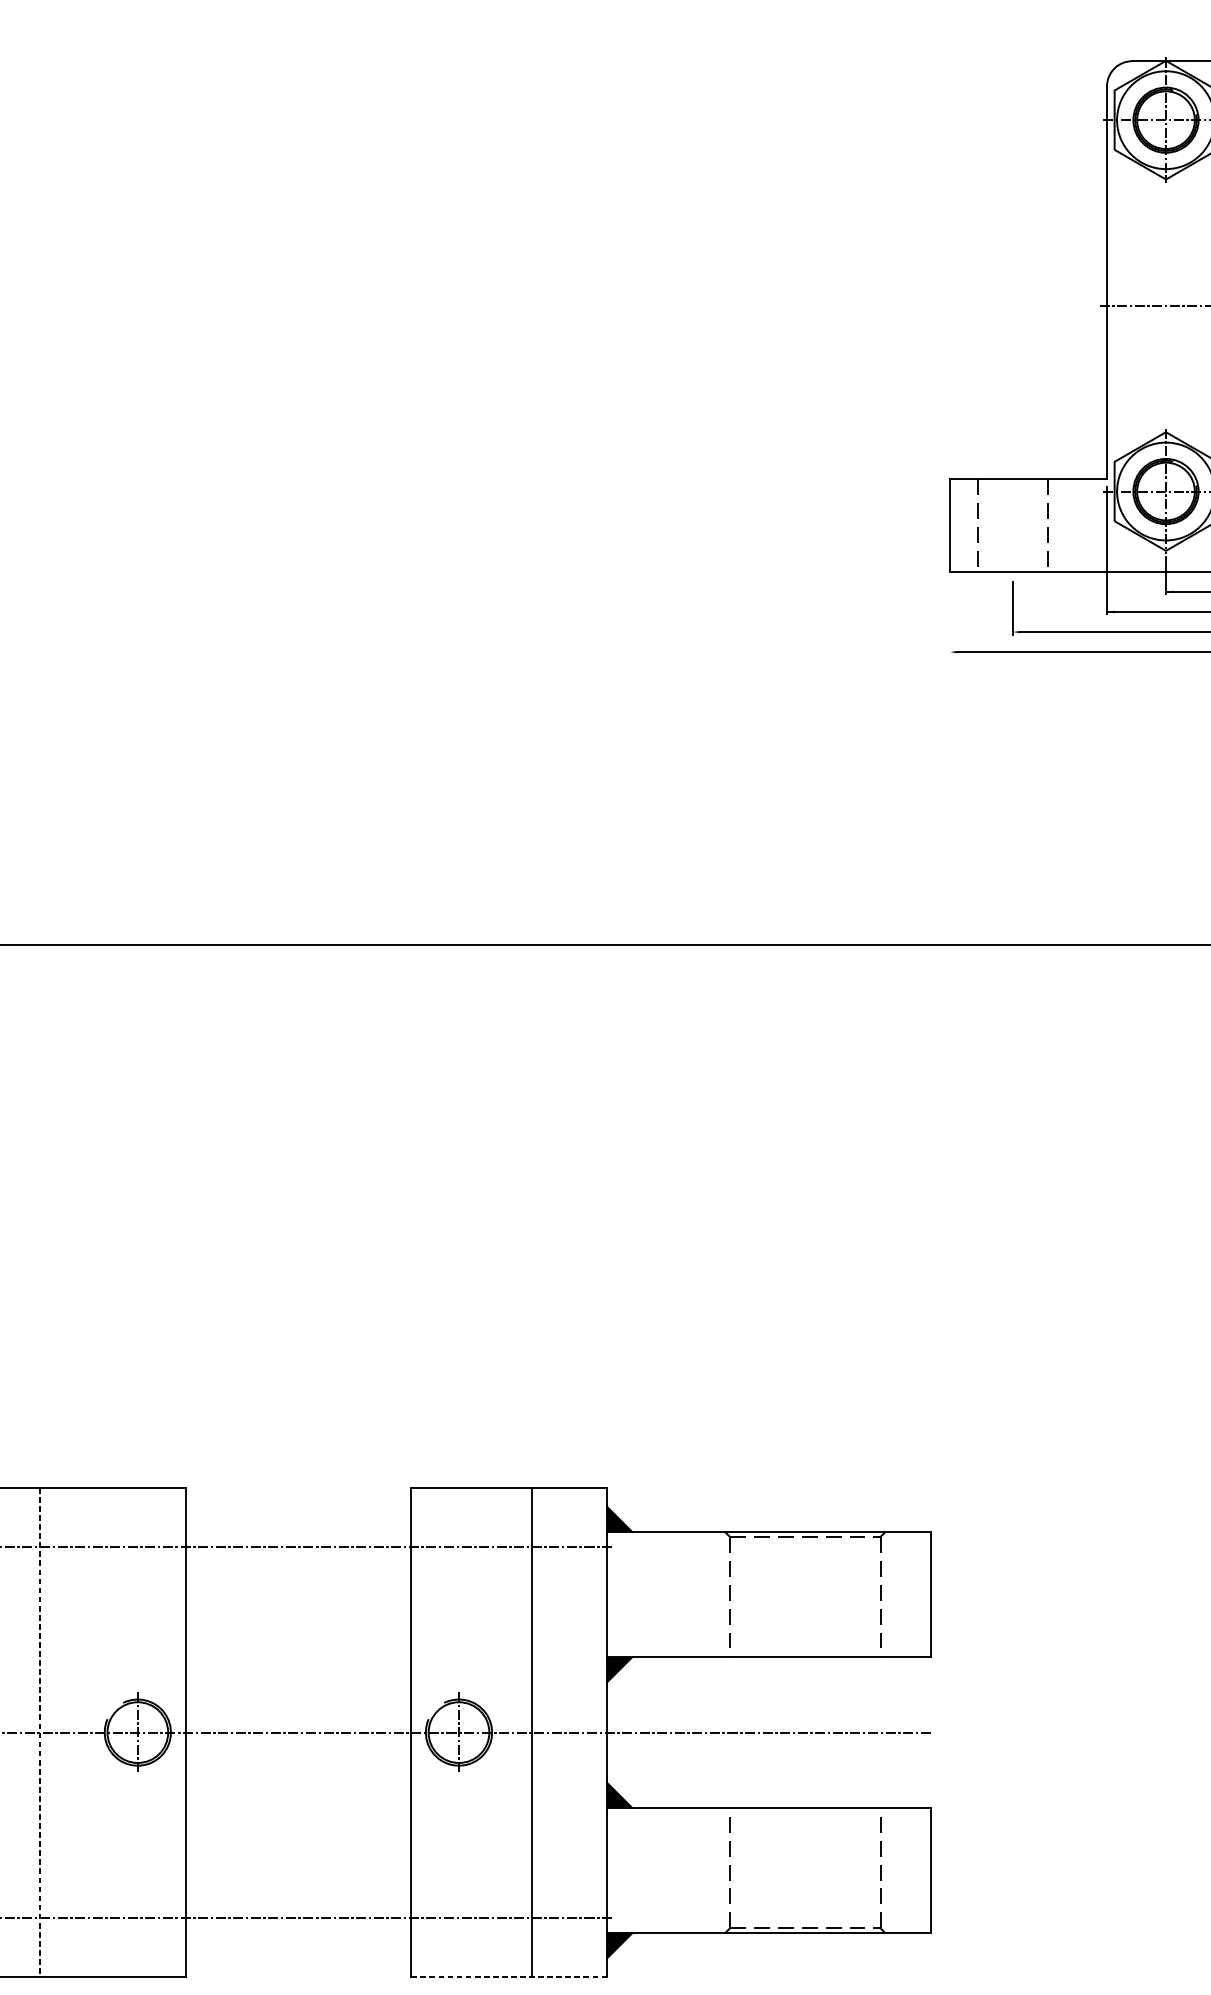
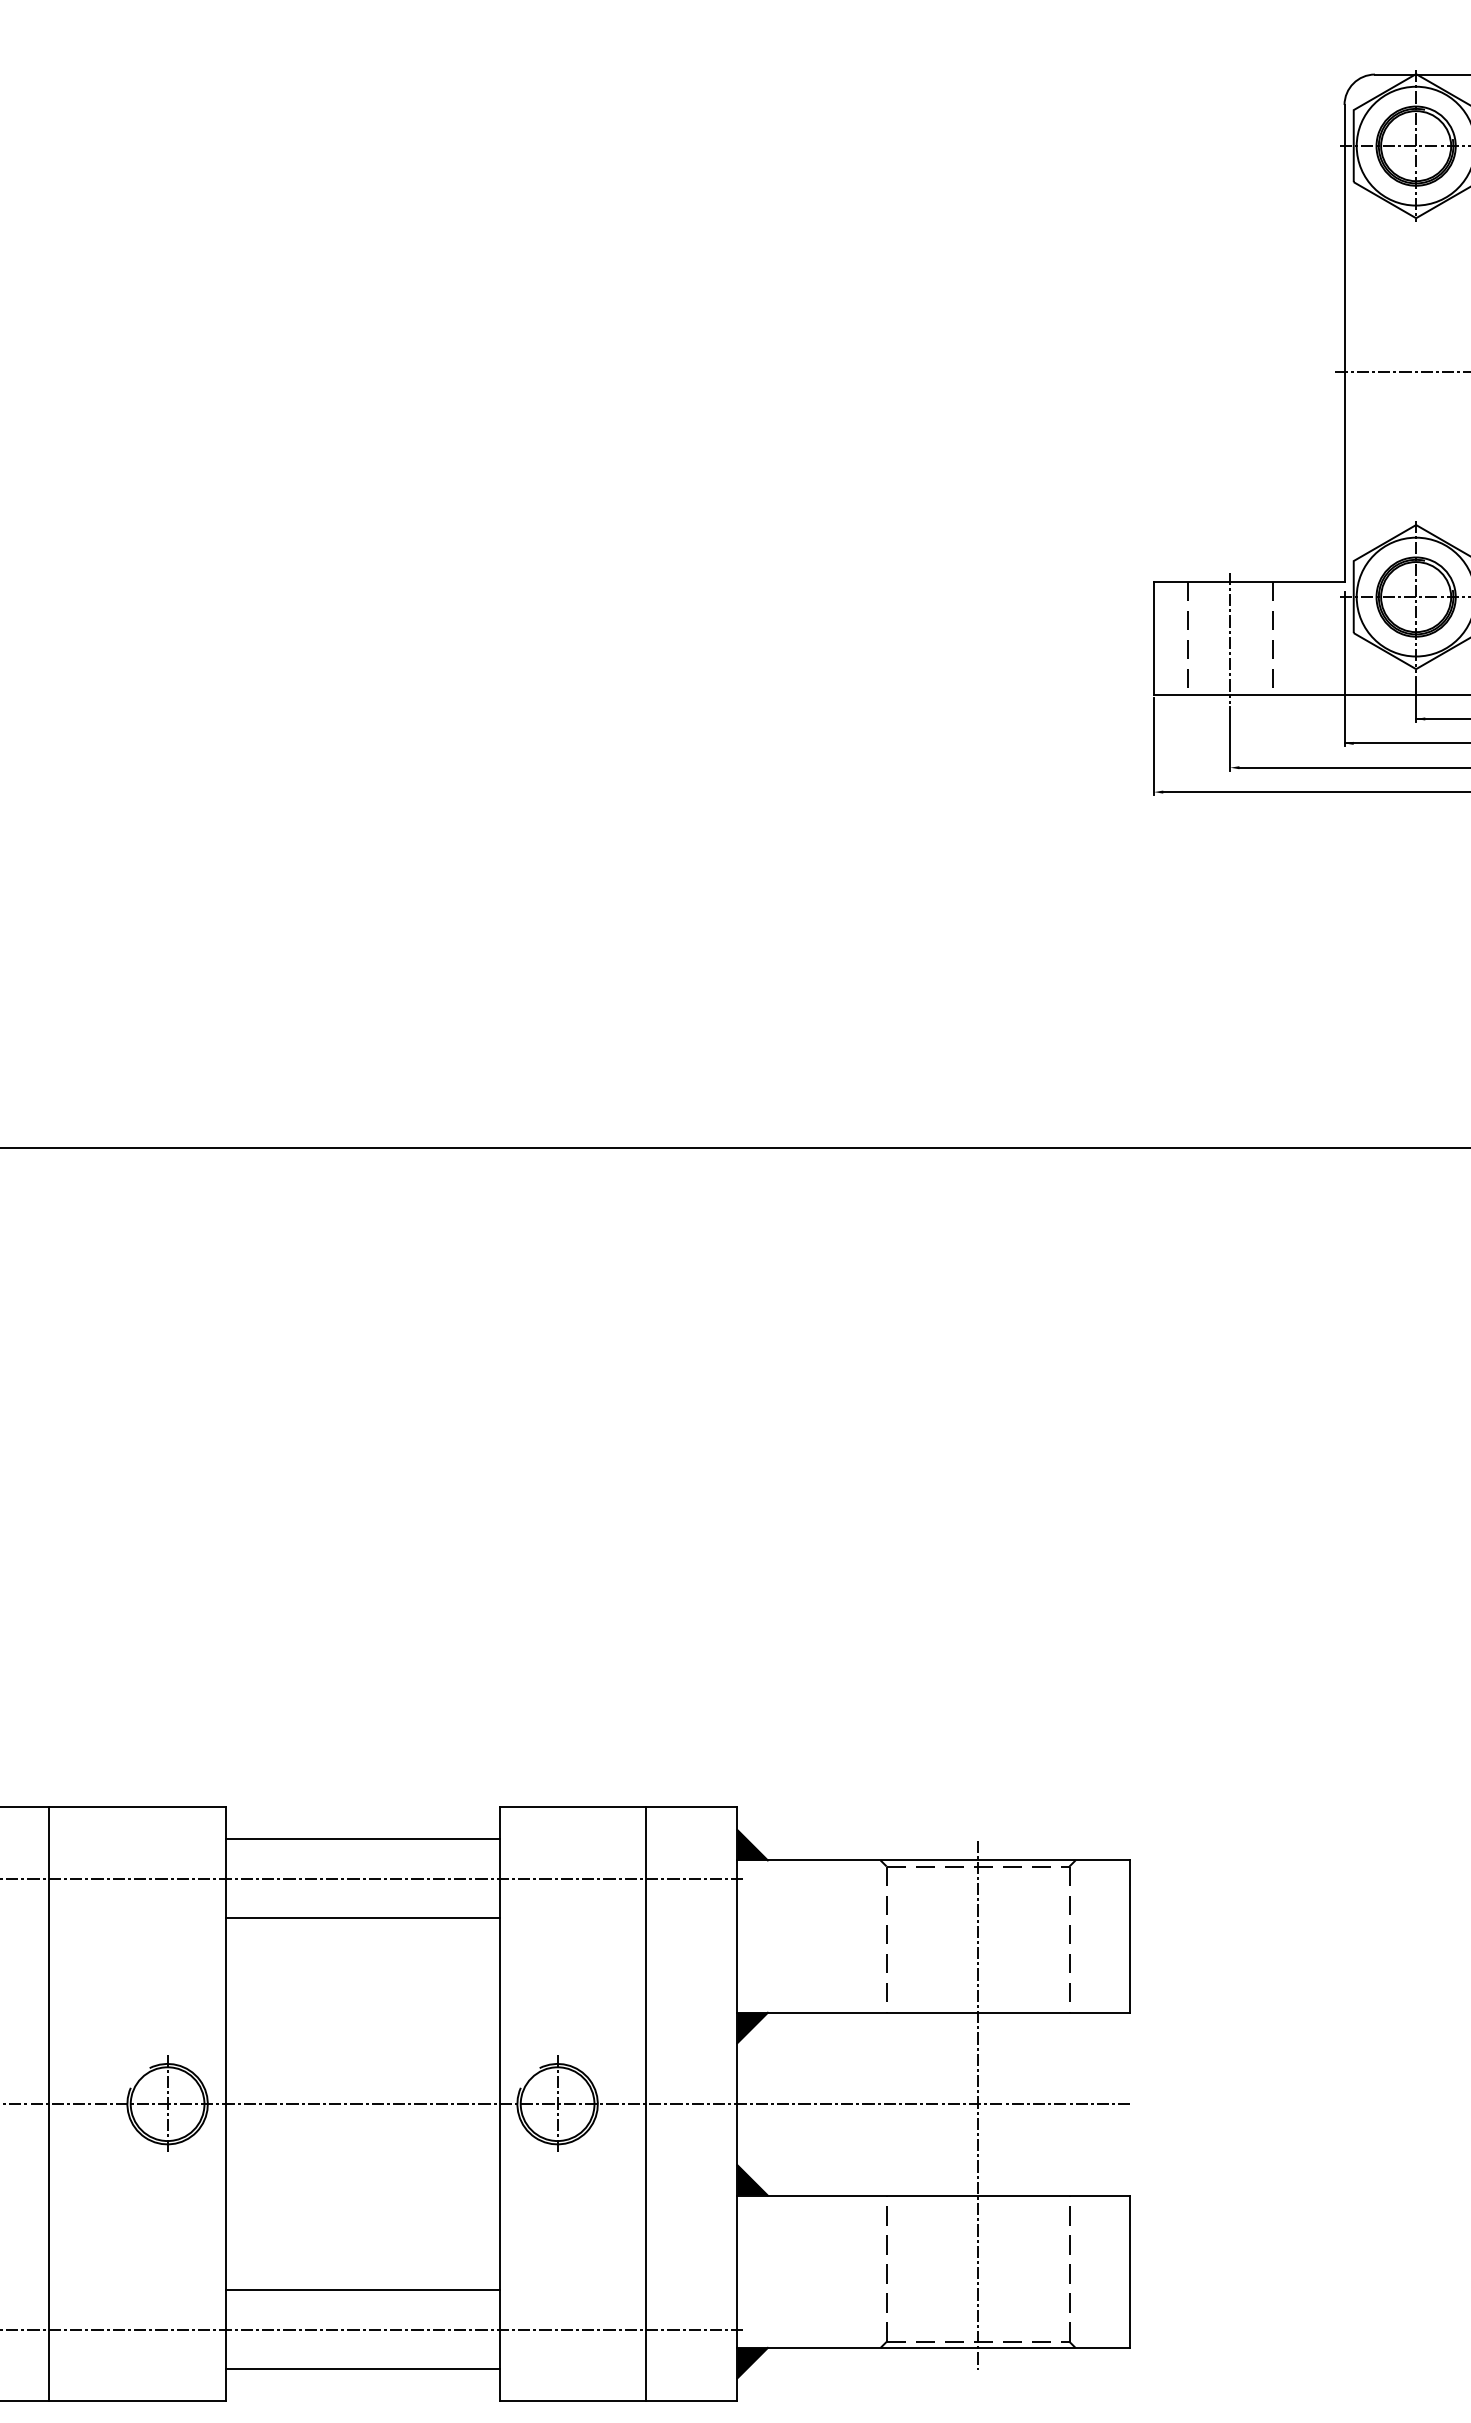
line: (1013, 524) -> (1230, 637), added
line: (950, 614) -> (1154, 746), added
line: (298, 1514) -> (362, 1839), added
line: (298, 1579) -> (362, 1918), added
line: (39, 1732) -> (48, 2104), dashed -> solid
line: (805, 1732) -> (978, 2104), added
line: (298, 1886) -> (362, 2290), added
line: (298, 1951) -> (362, 2369), added
line: (509, 1977) -> (618, 2401), dashed -> solid

